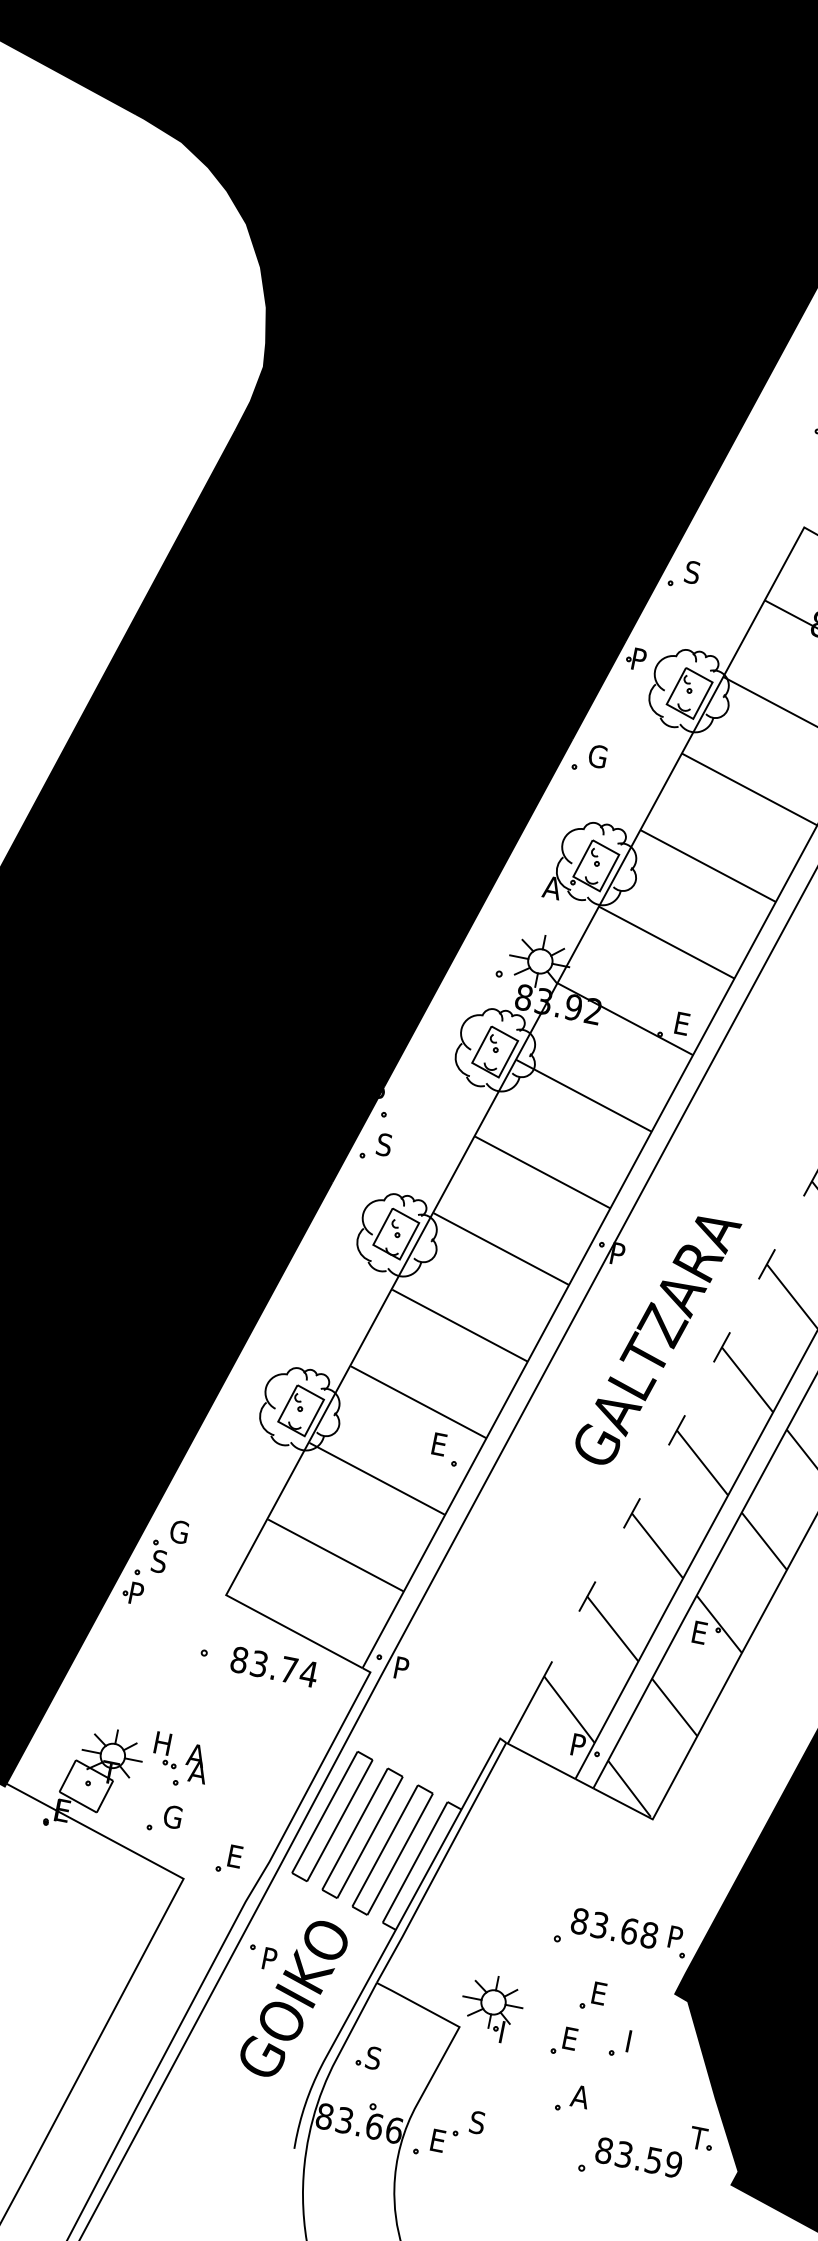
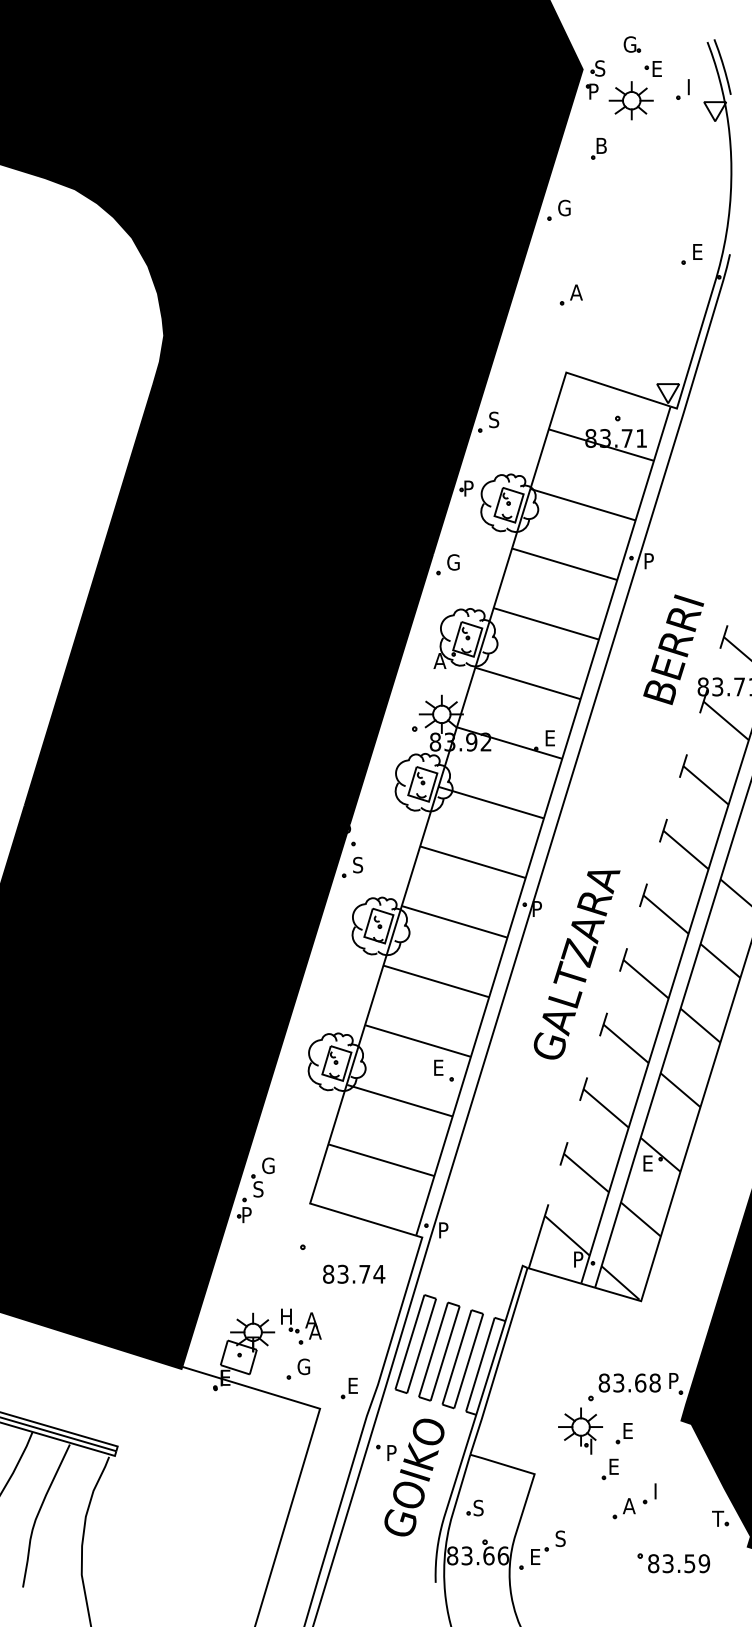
text: (275, 1666) -> (354, 1273), moved
part: (491, 2006) -> (580, 1430), moved
part: (619, 2042) -> (649, 1493), moved
text: (639, 2157) -> (679, 1563), moved

